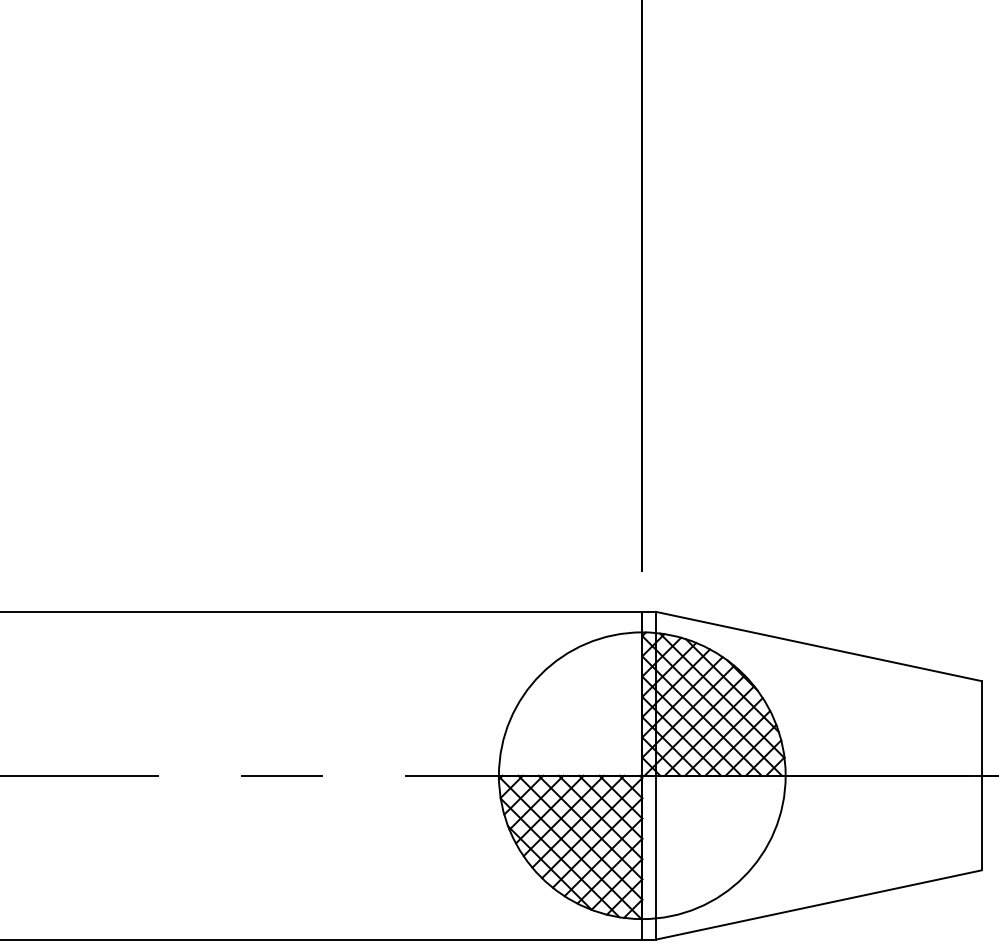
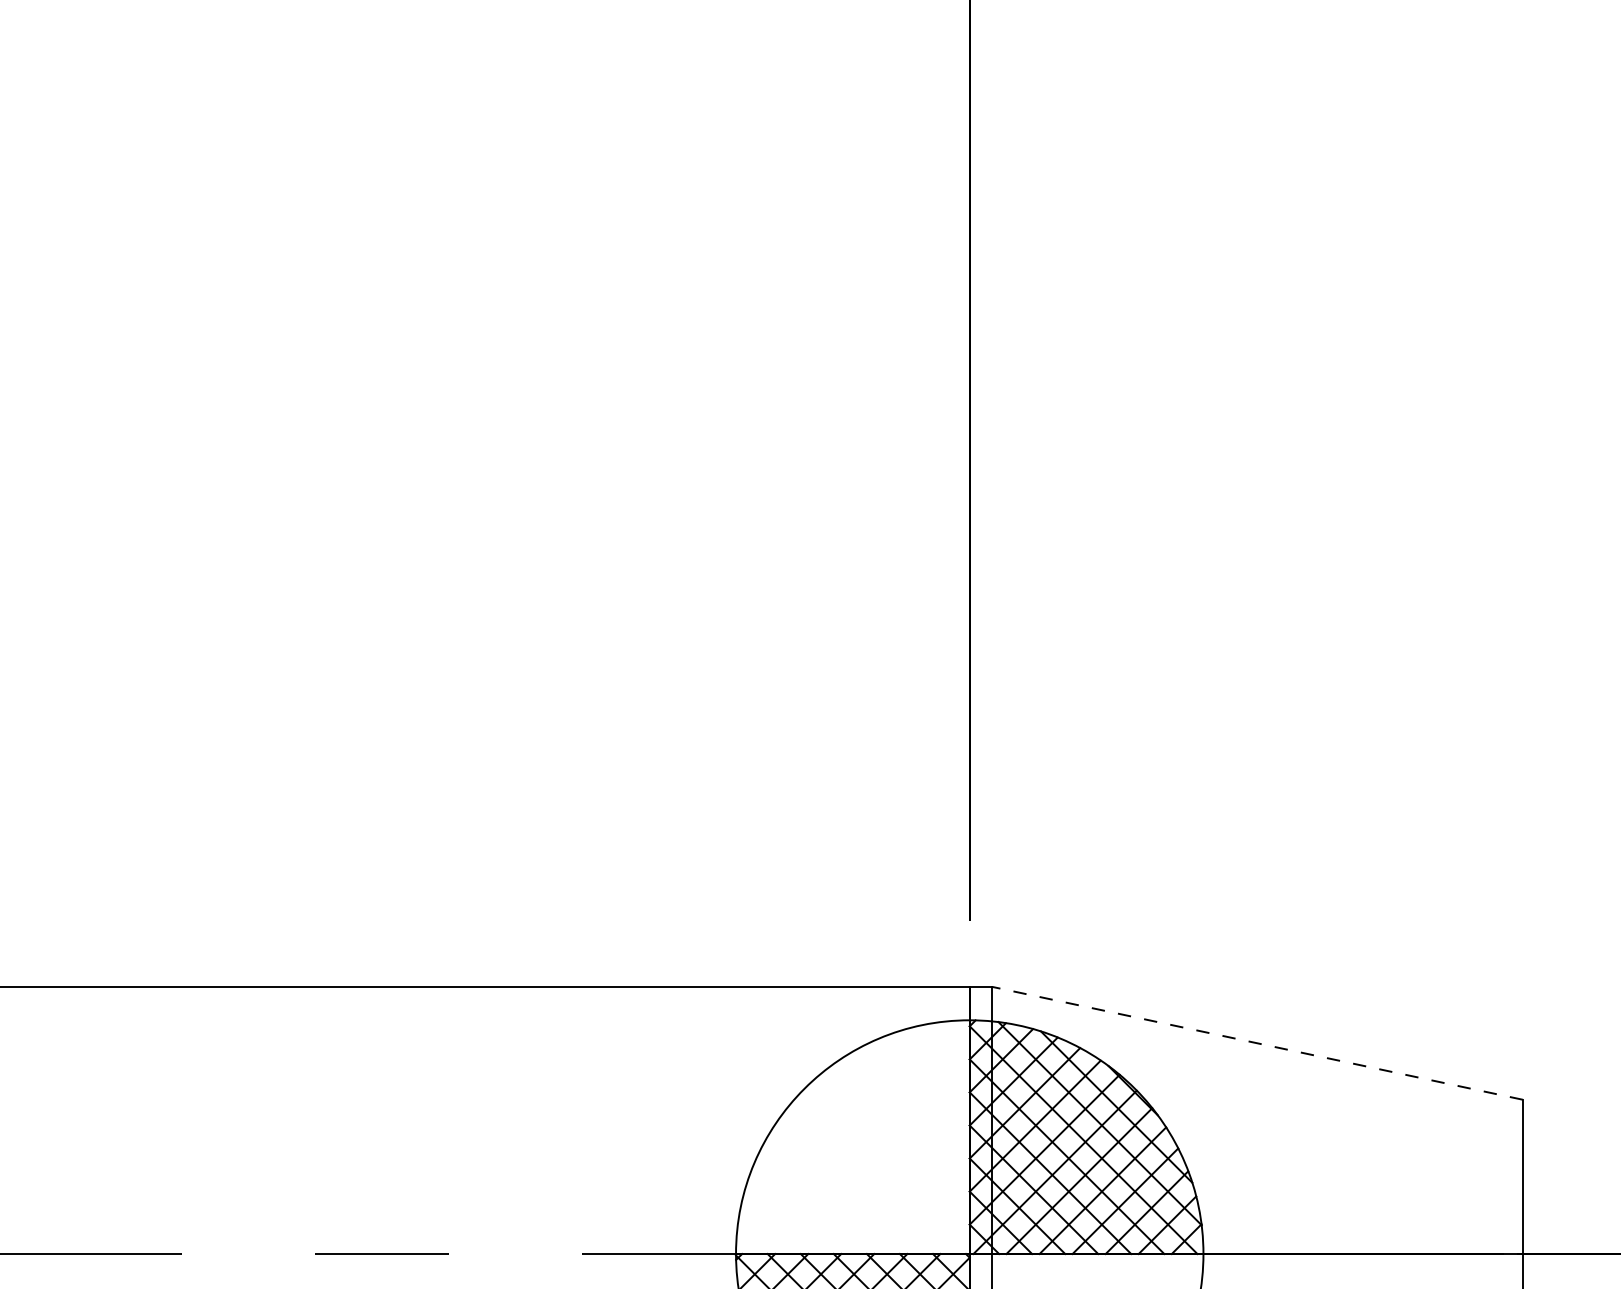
line: (818, 646) -> (1256, 1043), solid -> dashed

